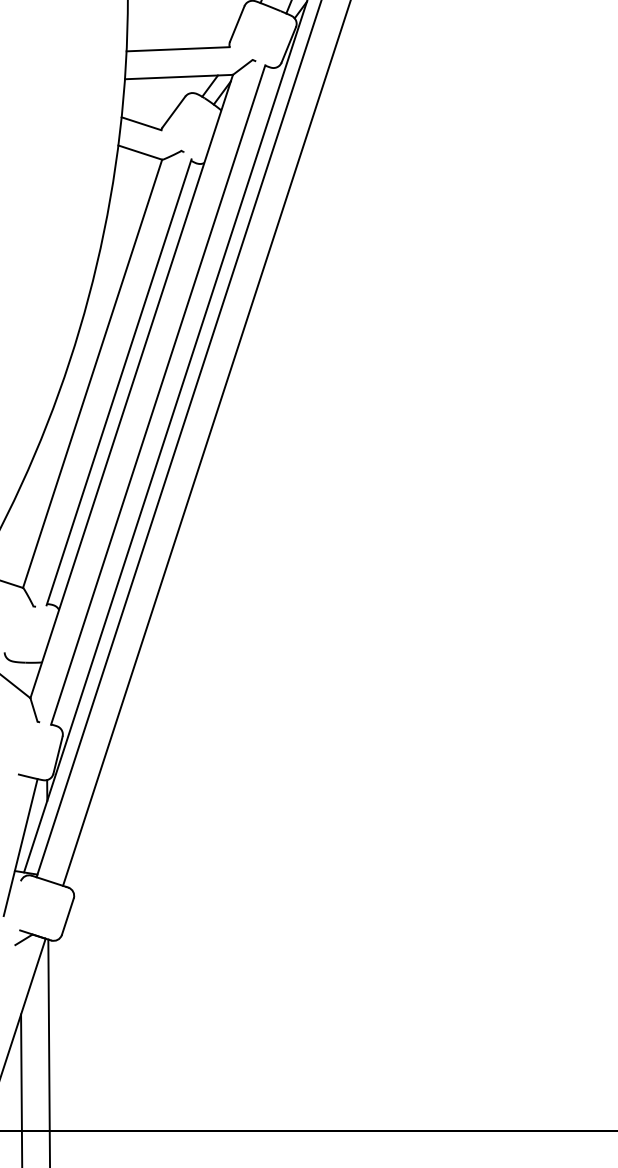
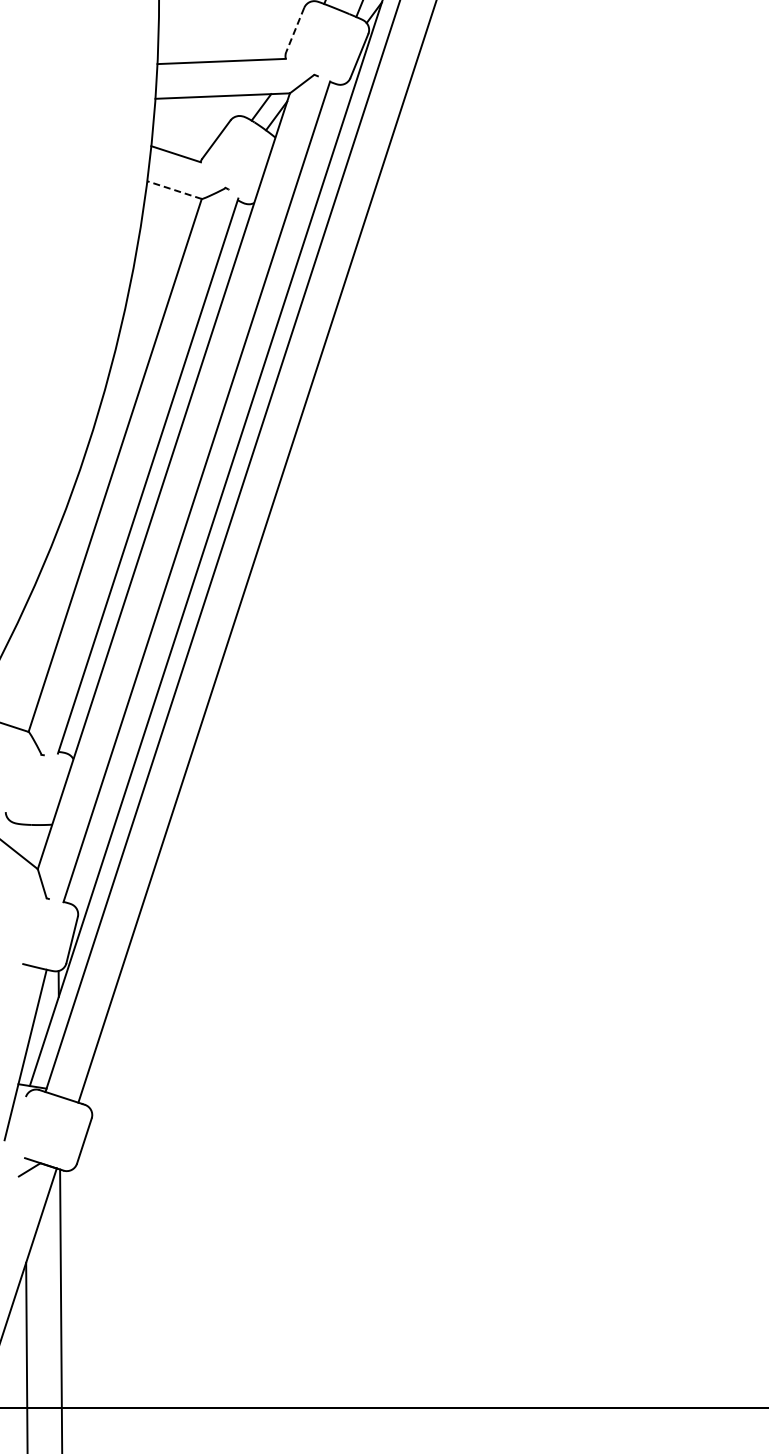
line: (237, 23) -> (295, 29), solid -> dashed
line: (140, 152) -> (174, 190), solid -> dashed

